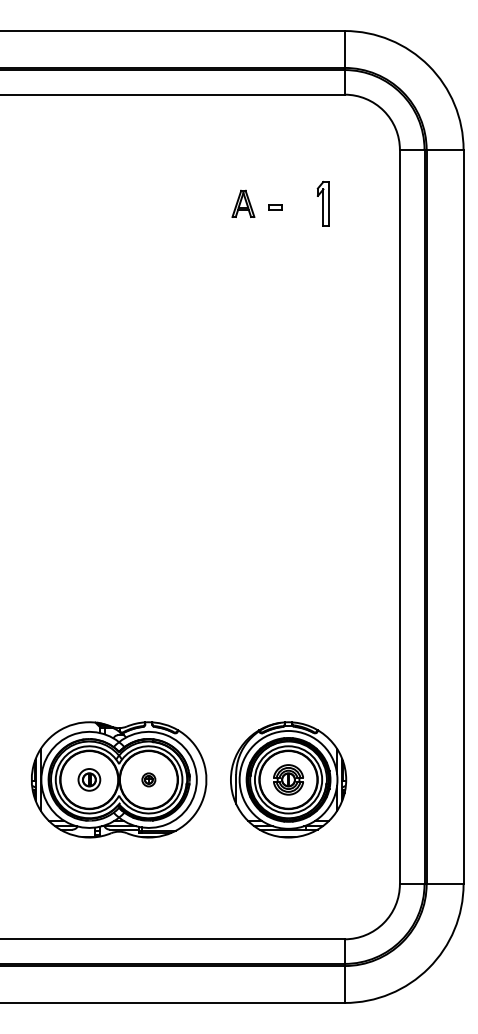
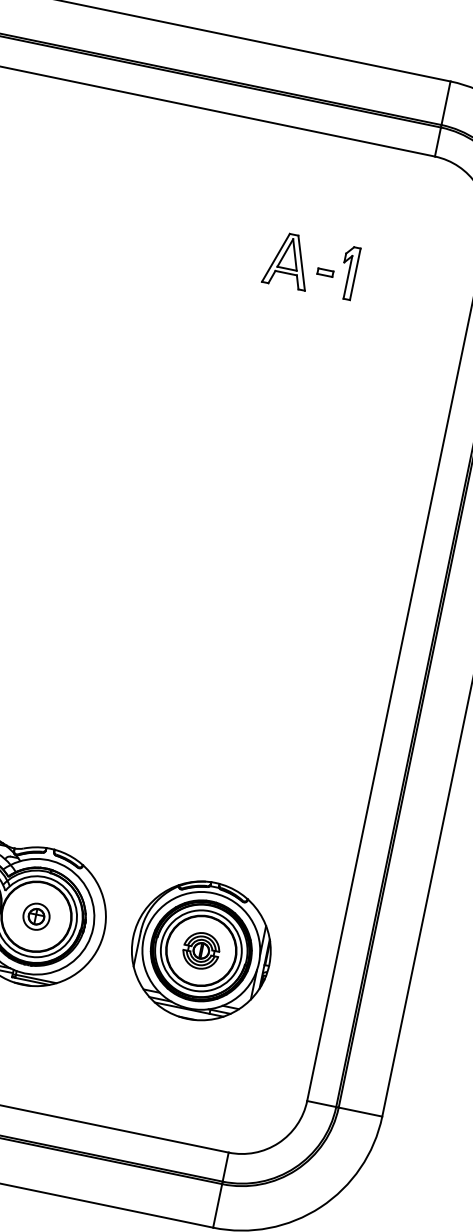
part: (243, 203) -> (288, 260), size x1.67
part: (322, 203) -> (347, 272), moved
part: (148, 779) -> (36, 916), size x1.67

